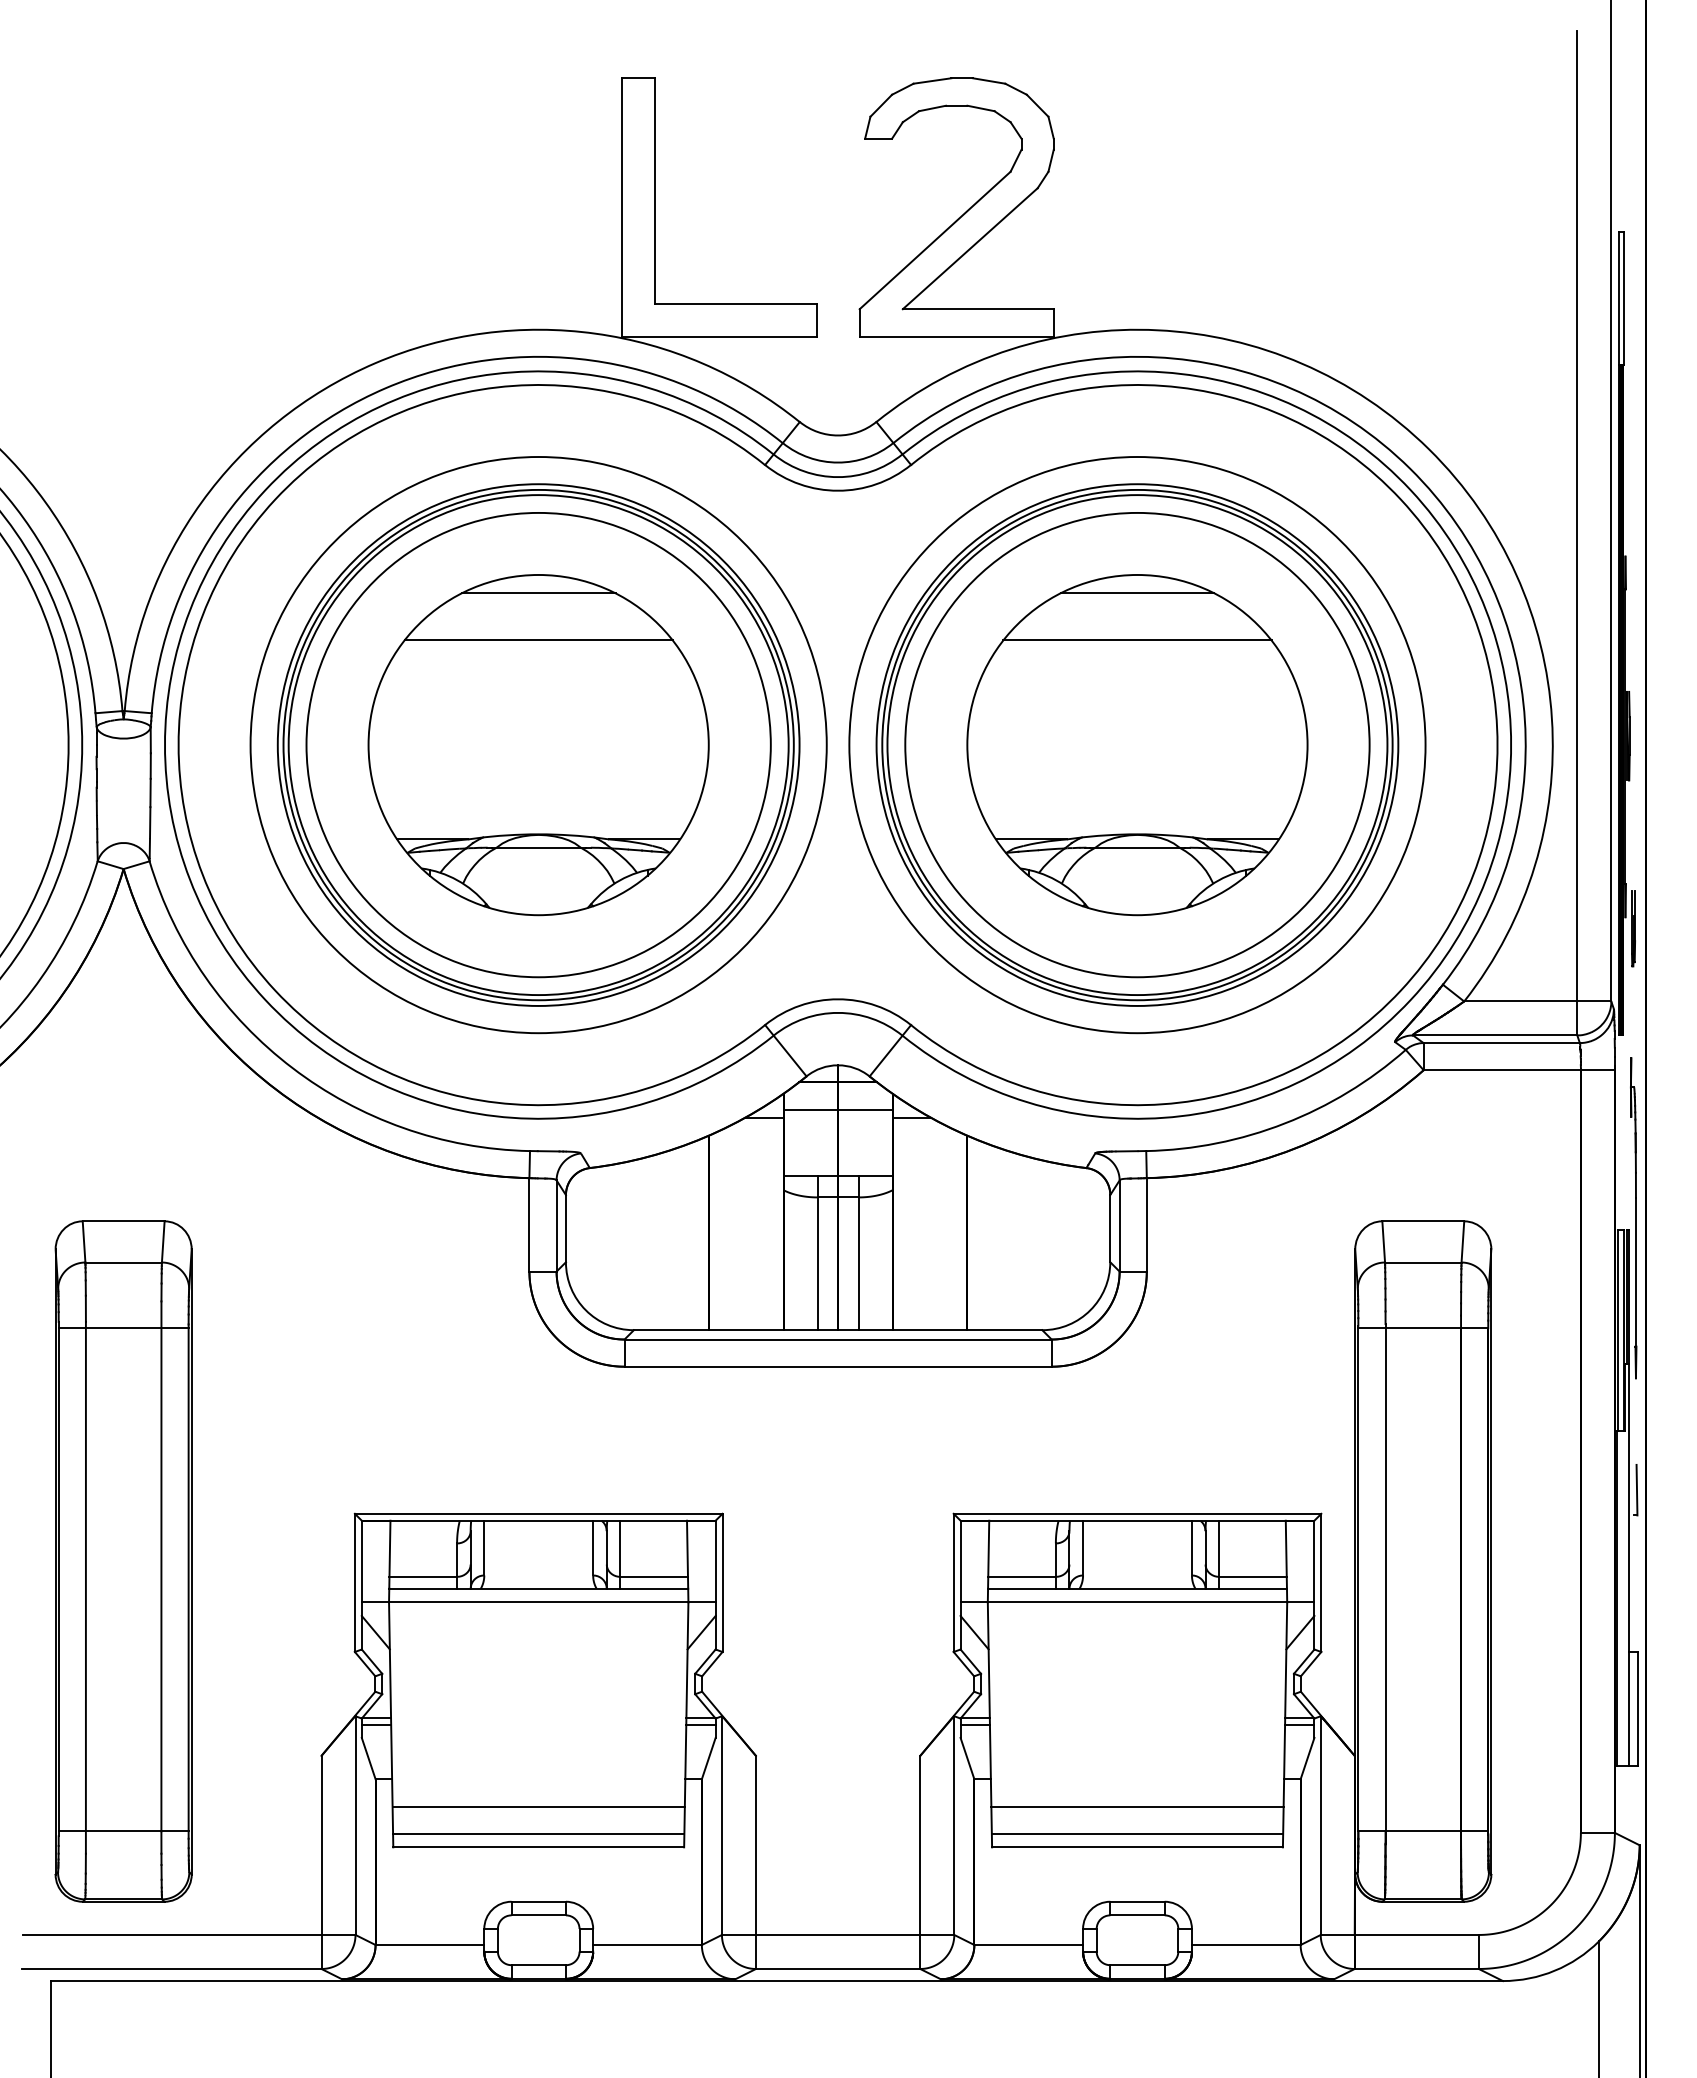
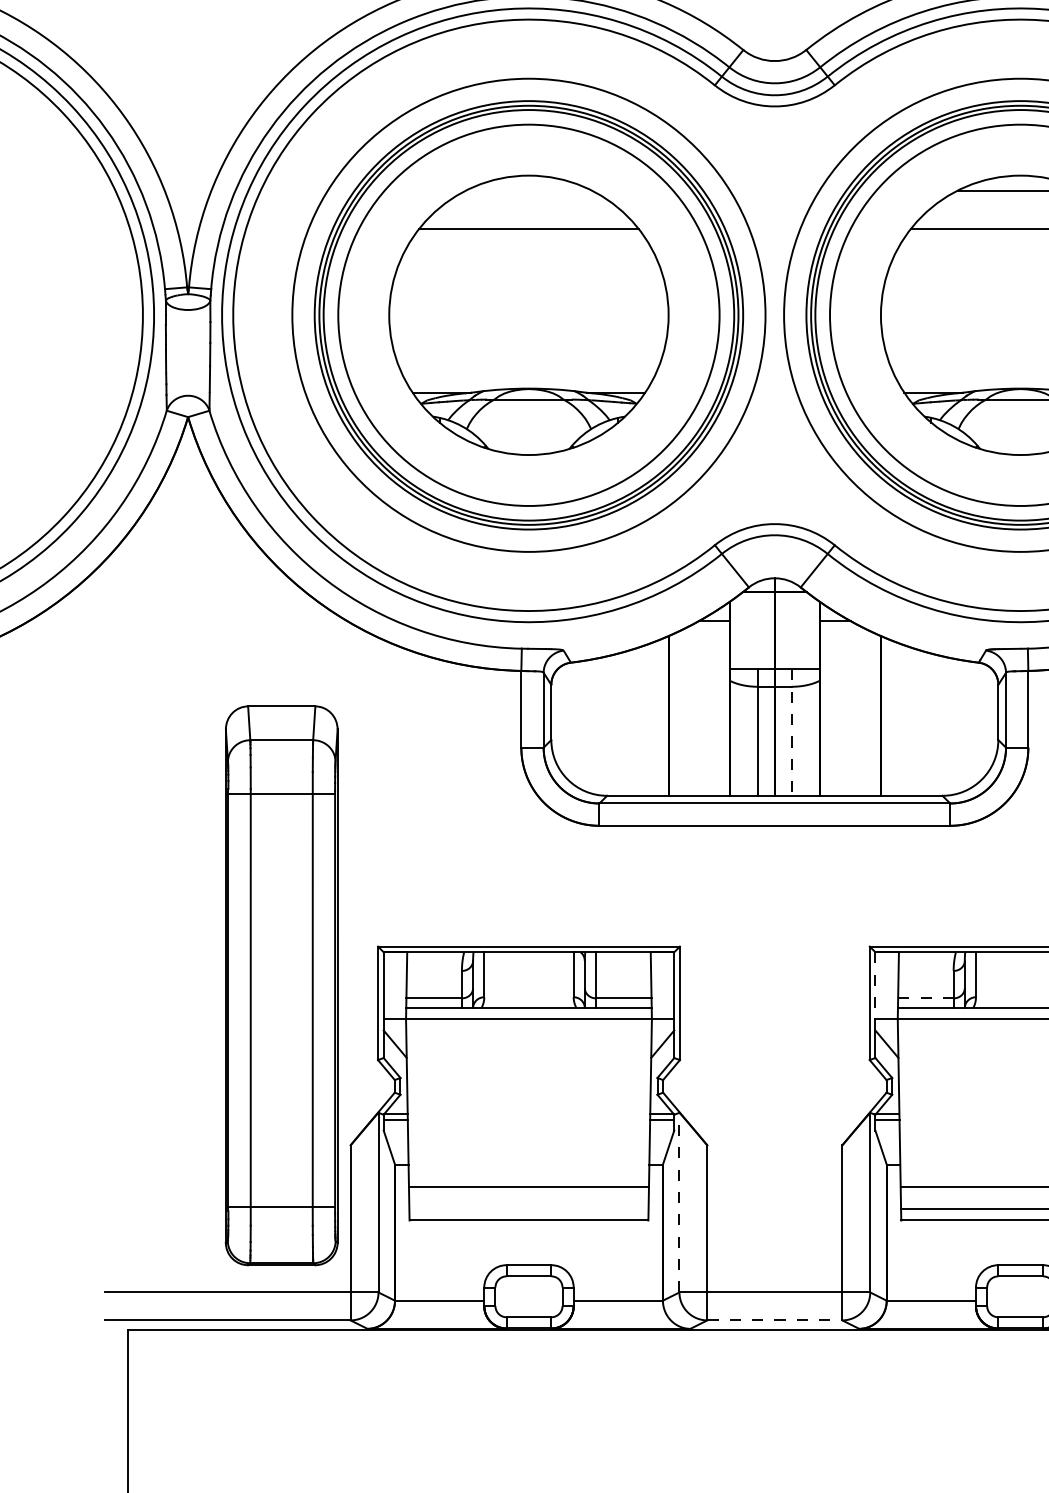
line: (538, 593) -> (528, 190), removed
line: (837, 1110) -> (774, 615), removed
line: (858, 1253) -> (791, 732), solid -> dashed
part: (123, 1561) -> (281, 985), moved
line: (960, 1561) -> (875, 985), solid -> dashed
line: (1022, 1576) -> (926, 998), solid -> dashed
line: (721, 1825) -> (679, 1202), solid -> dashed
line: (538, 1833) -> (528, 1209), removed
line: (838, 1968) -> (775, 1319), solid -> dashed

